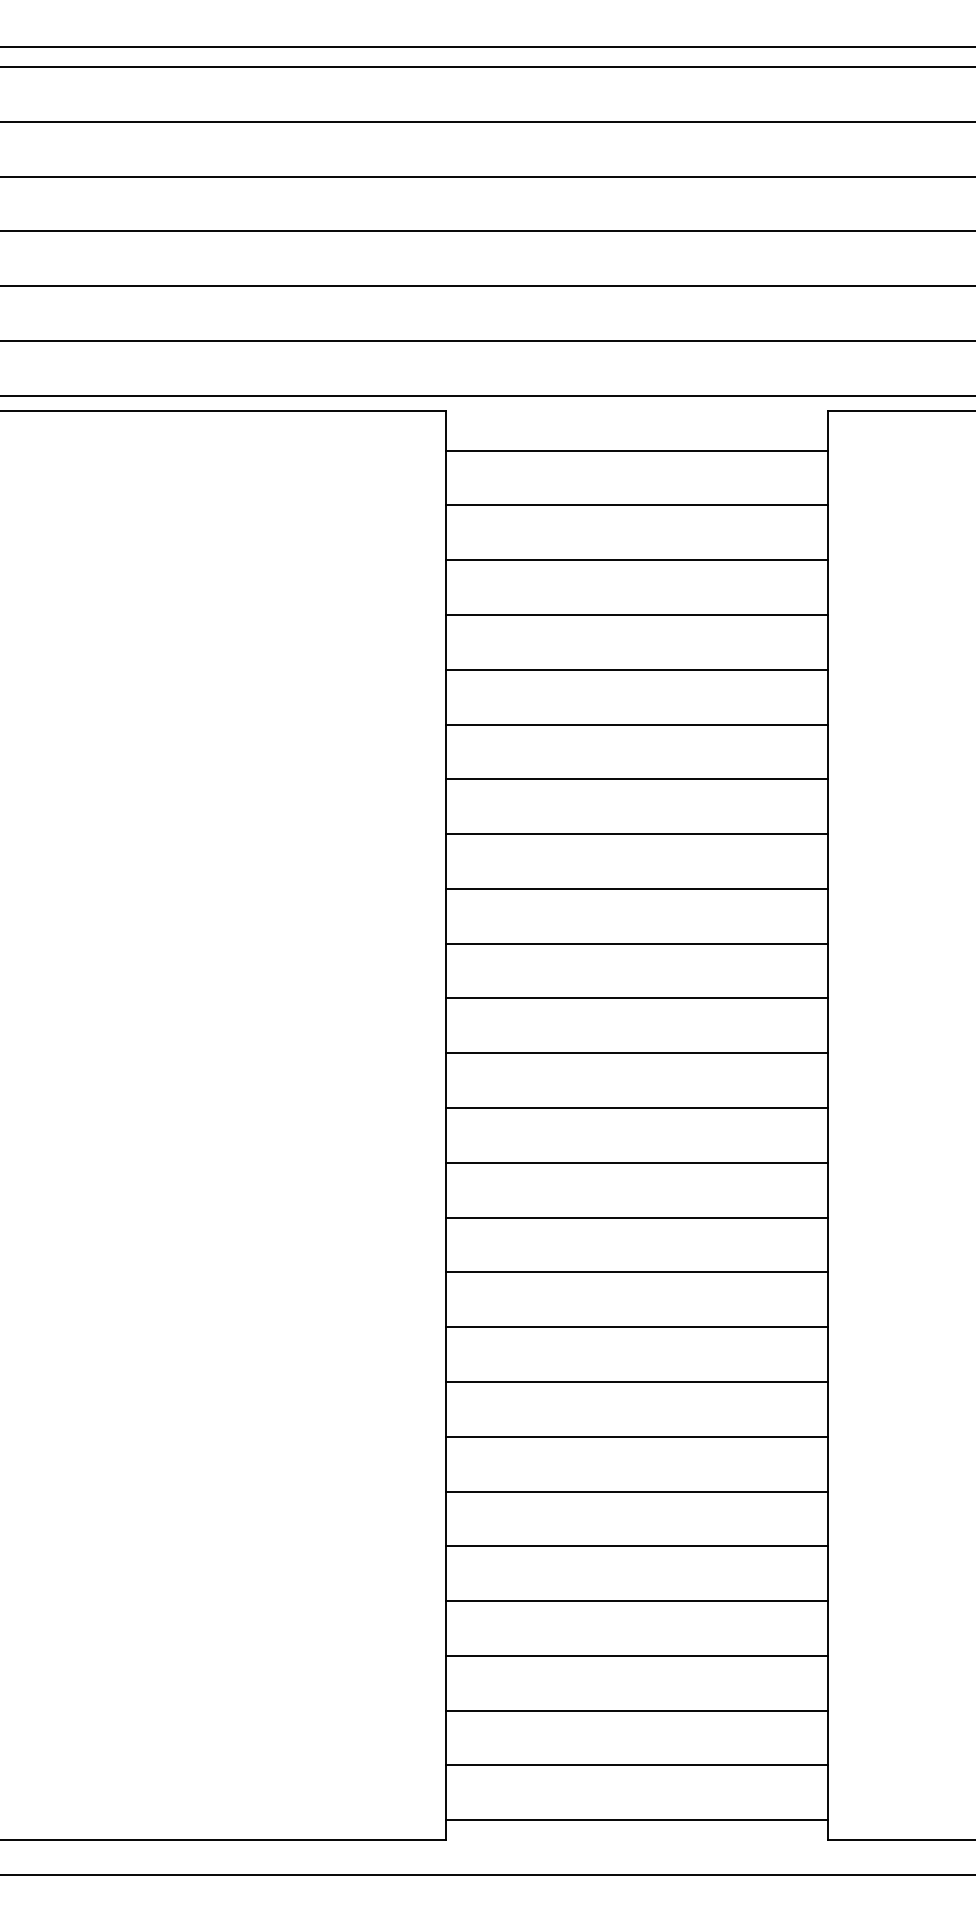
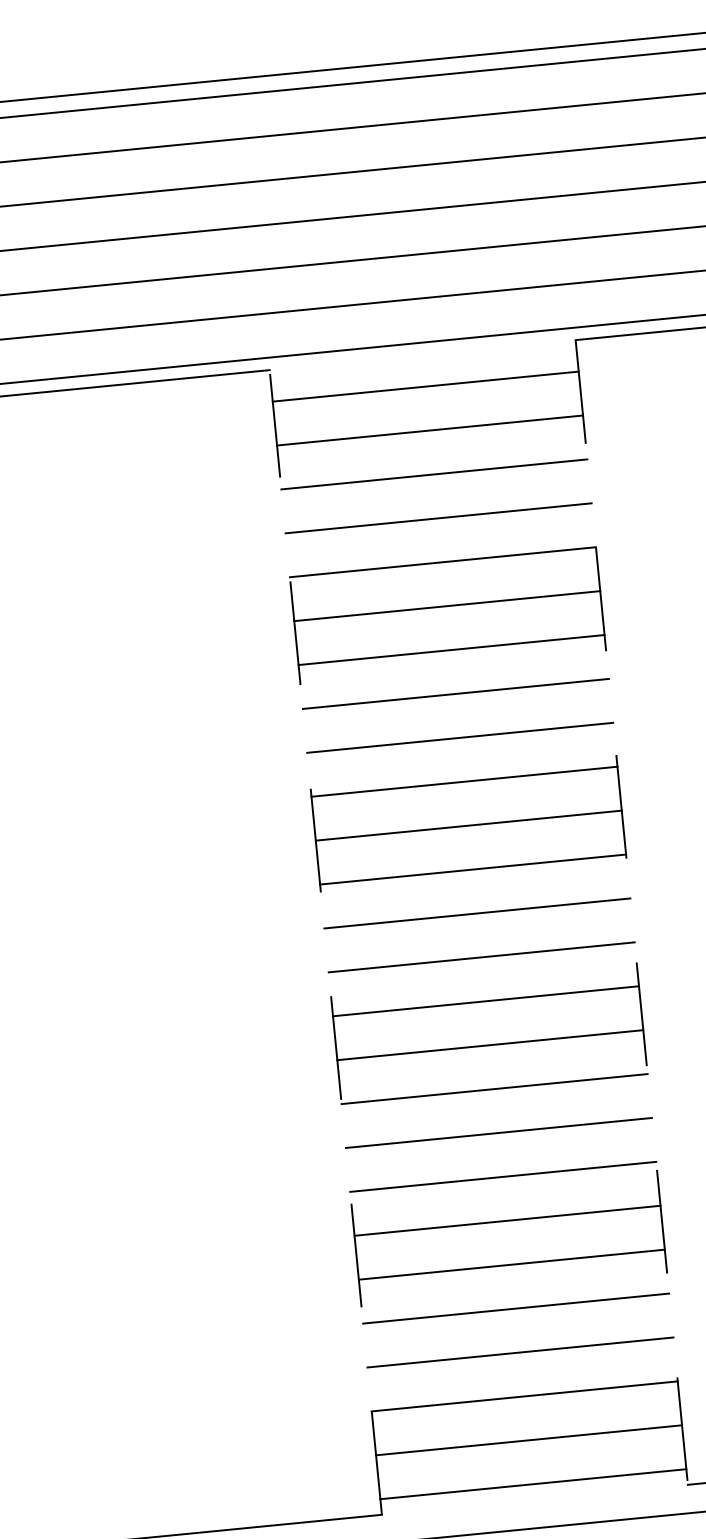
line: (446, 1125) -> (325, 942), solid -> dashed
line: (828, 1125) -> (632, 912), solid -> dashed

